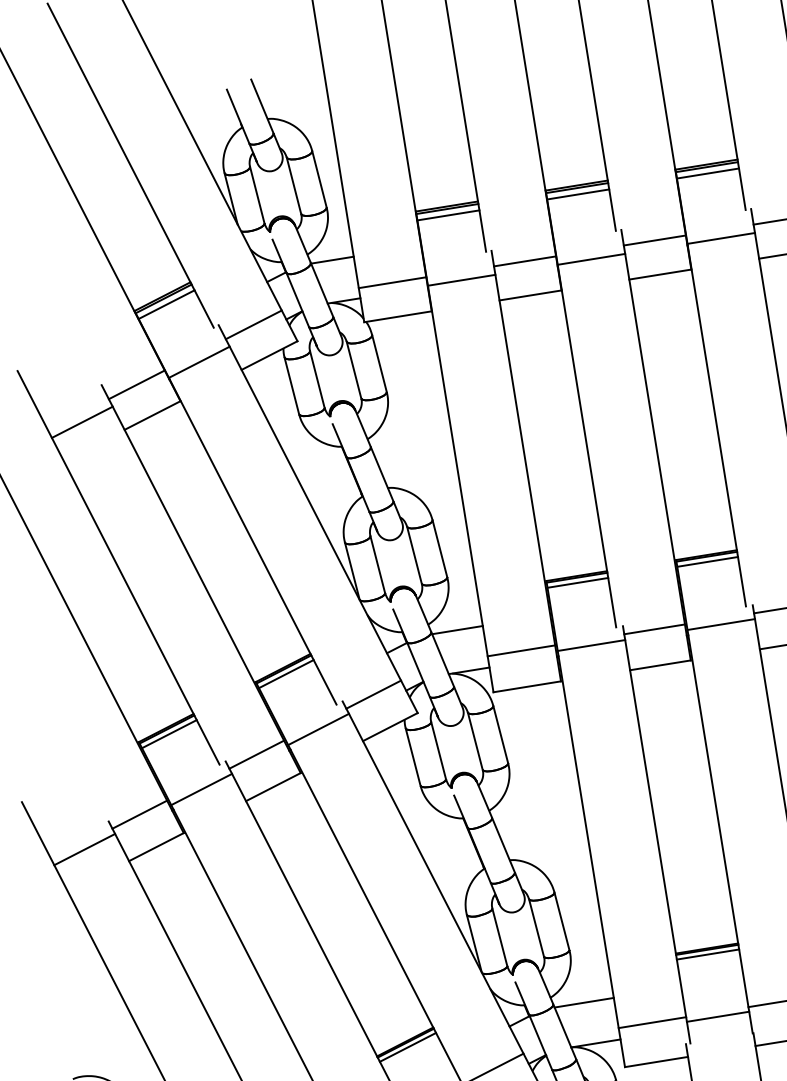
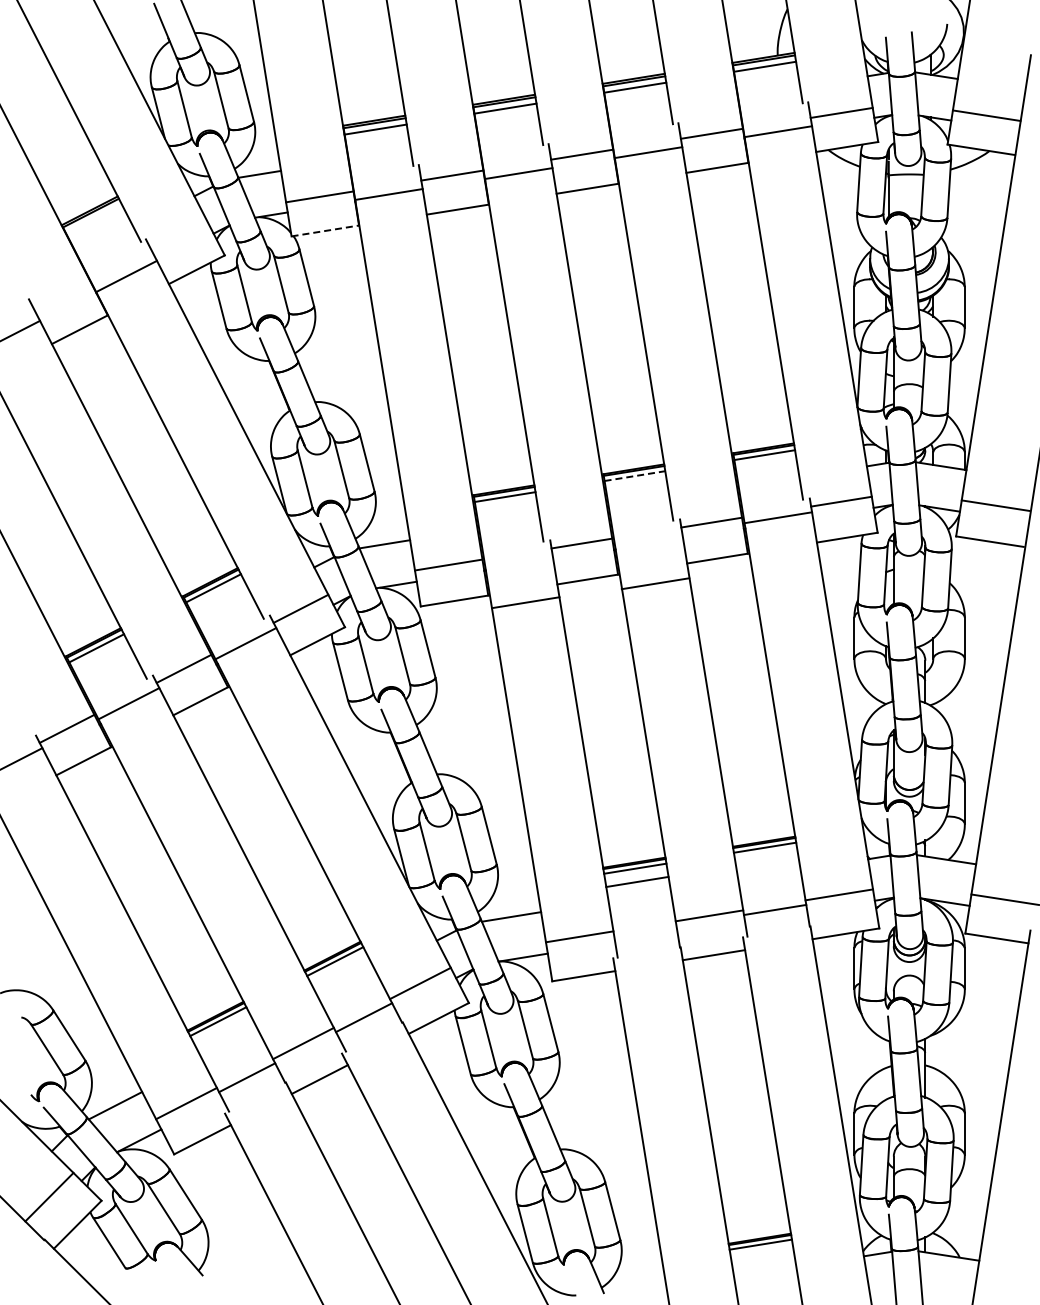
line: (166, 304) -> (93, 218), removed
line: (398, 316) -> (325, 230), solid -> dashed
line: (254, 324) -> (181, 238), removed
line: (137, 384) -> (64, 298), removed
line: (707, 562) -> (634, 476), solid -> dashed
line: (721, 624) -> (655, 583), moved
line: (591, 645) -> (525, 602), moved
line: (718, 1016) -> (637, 881), moved

